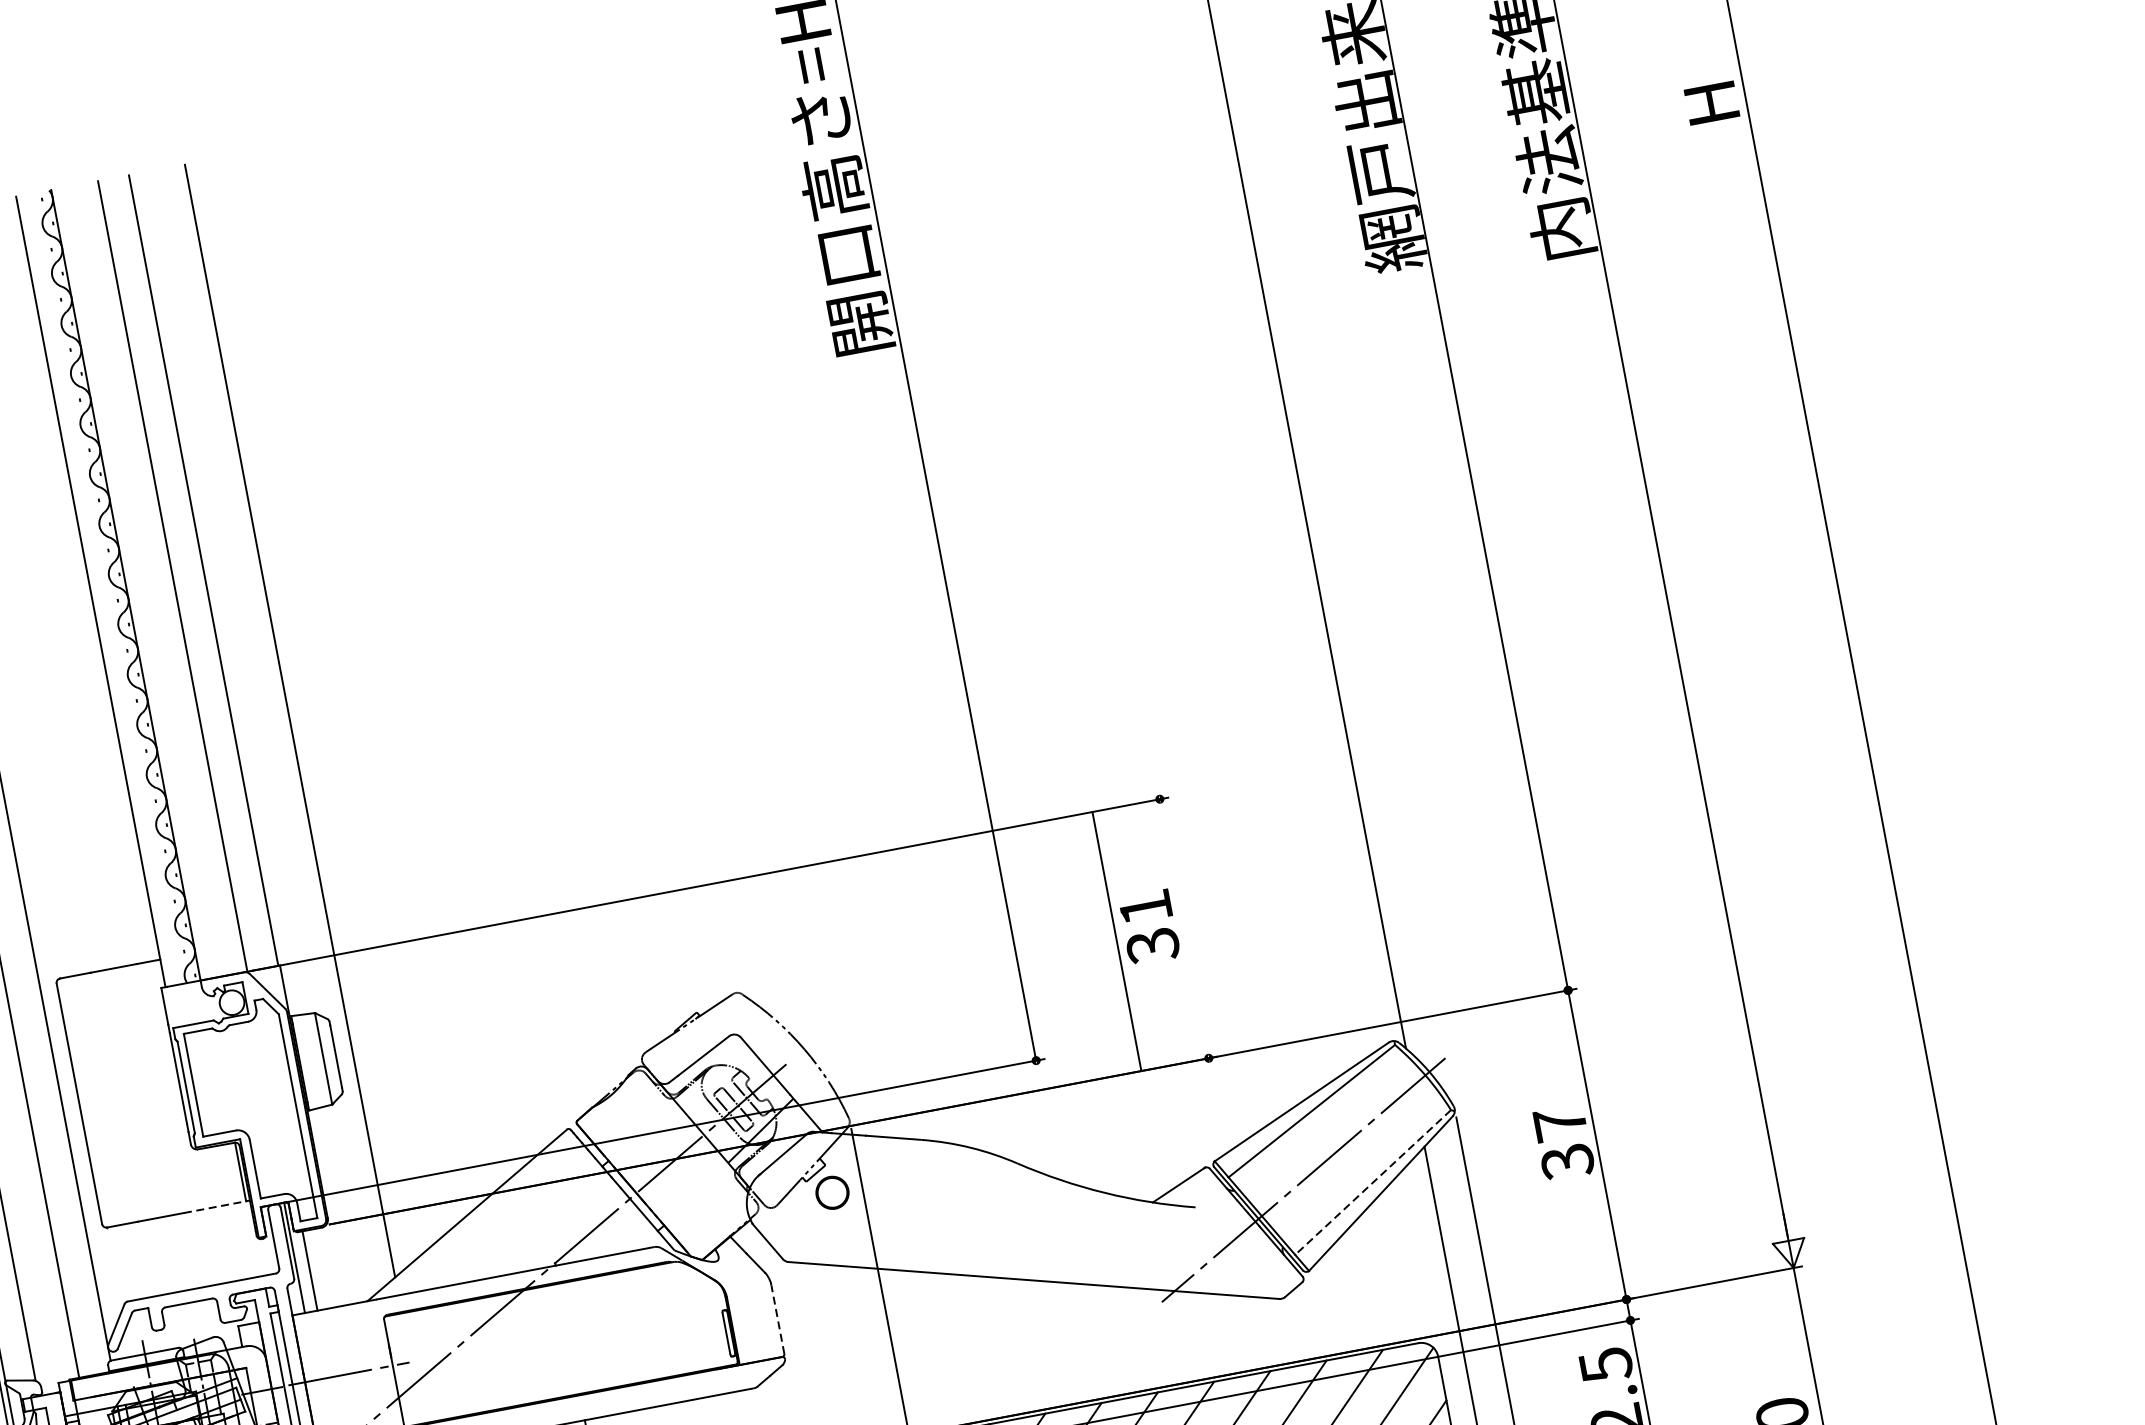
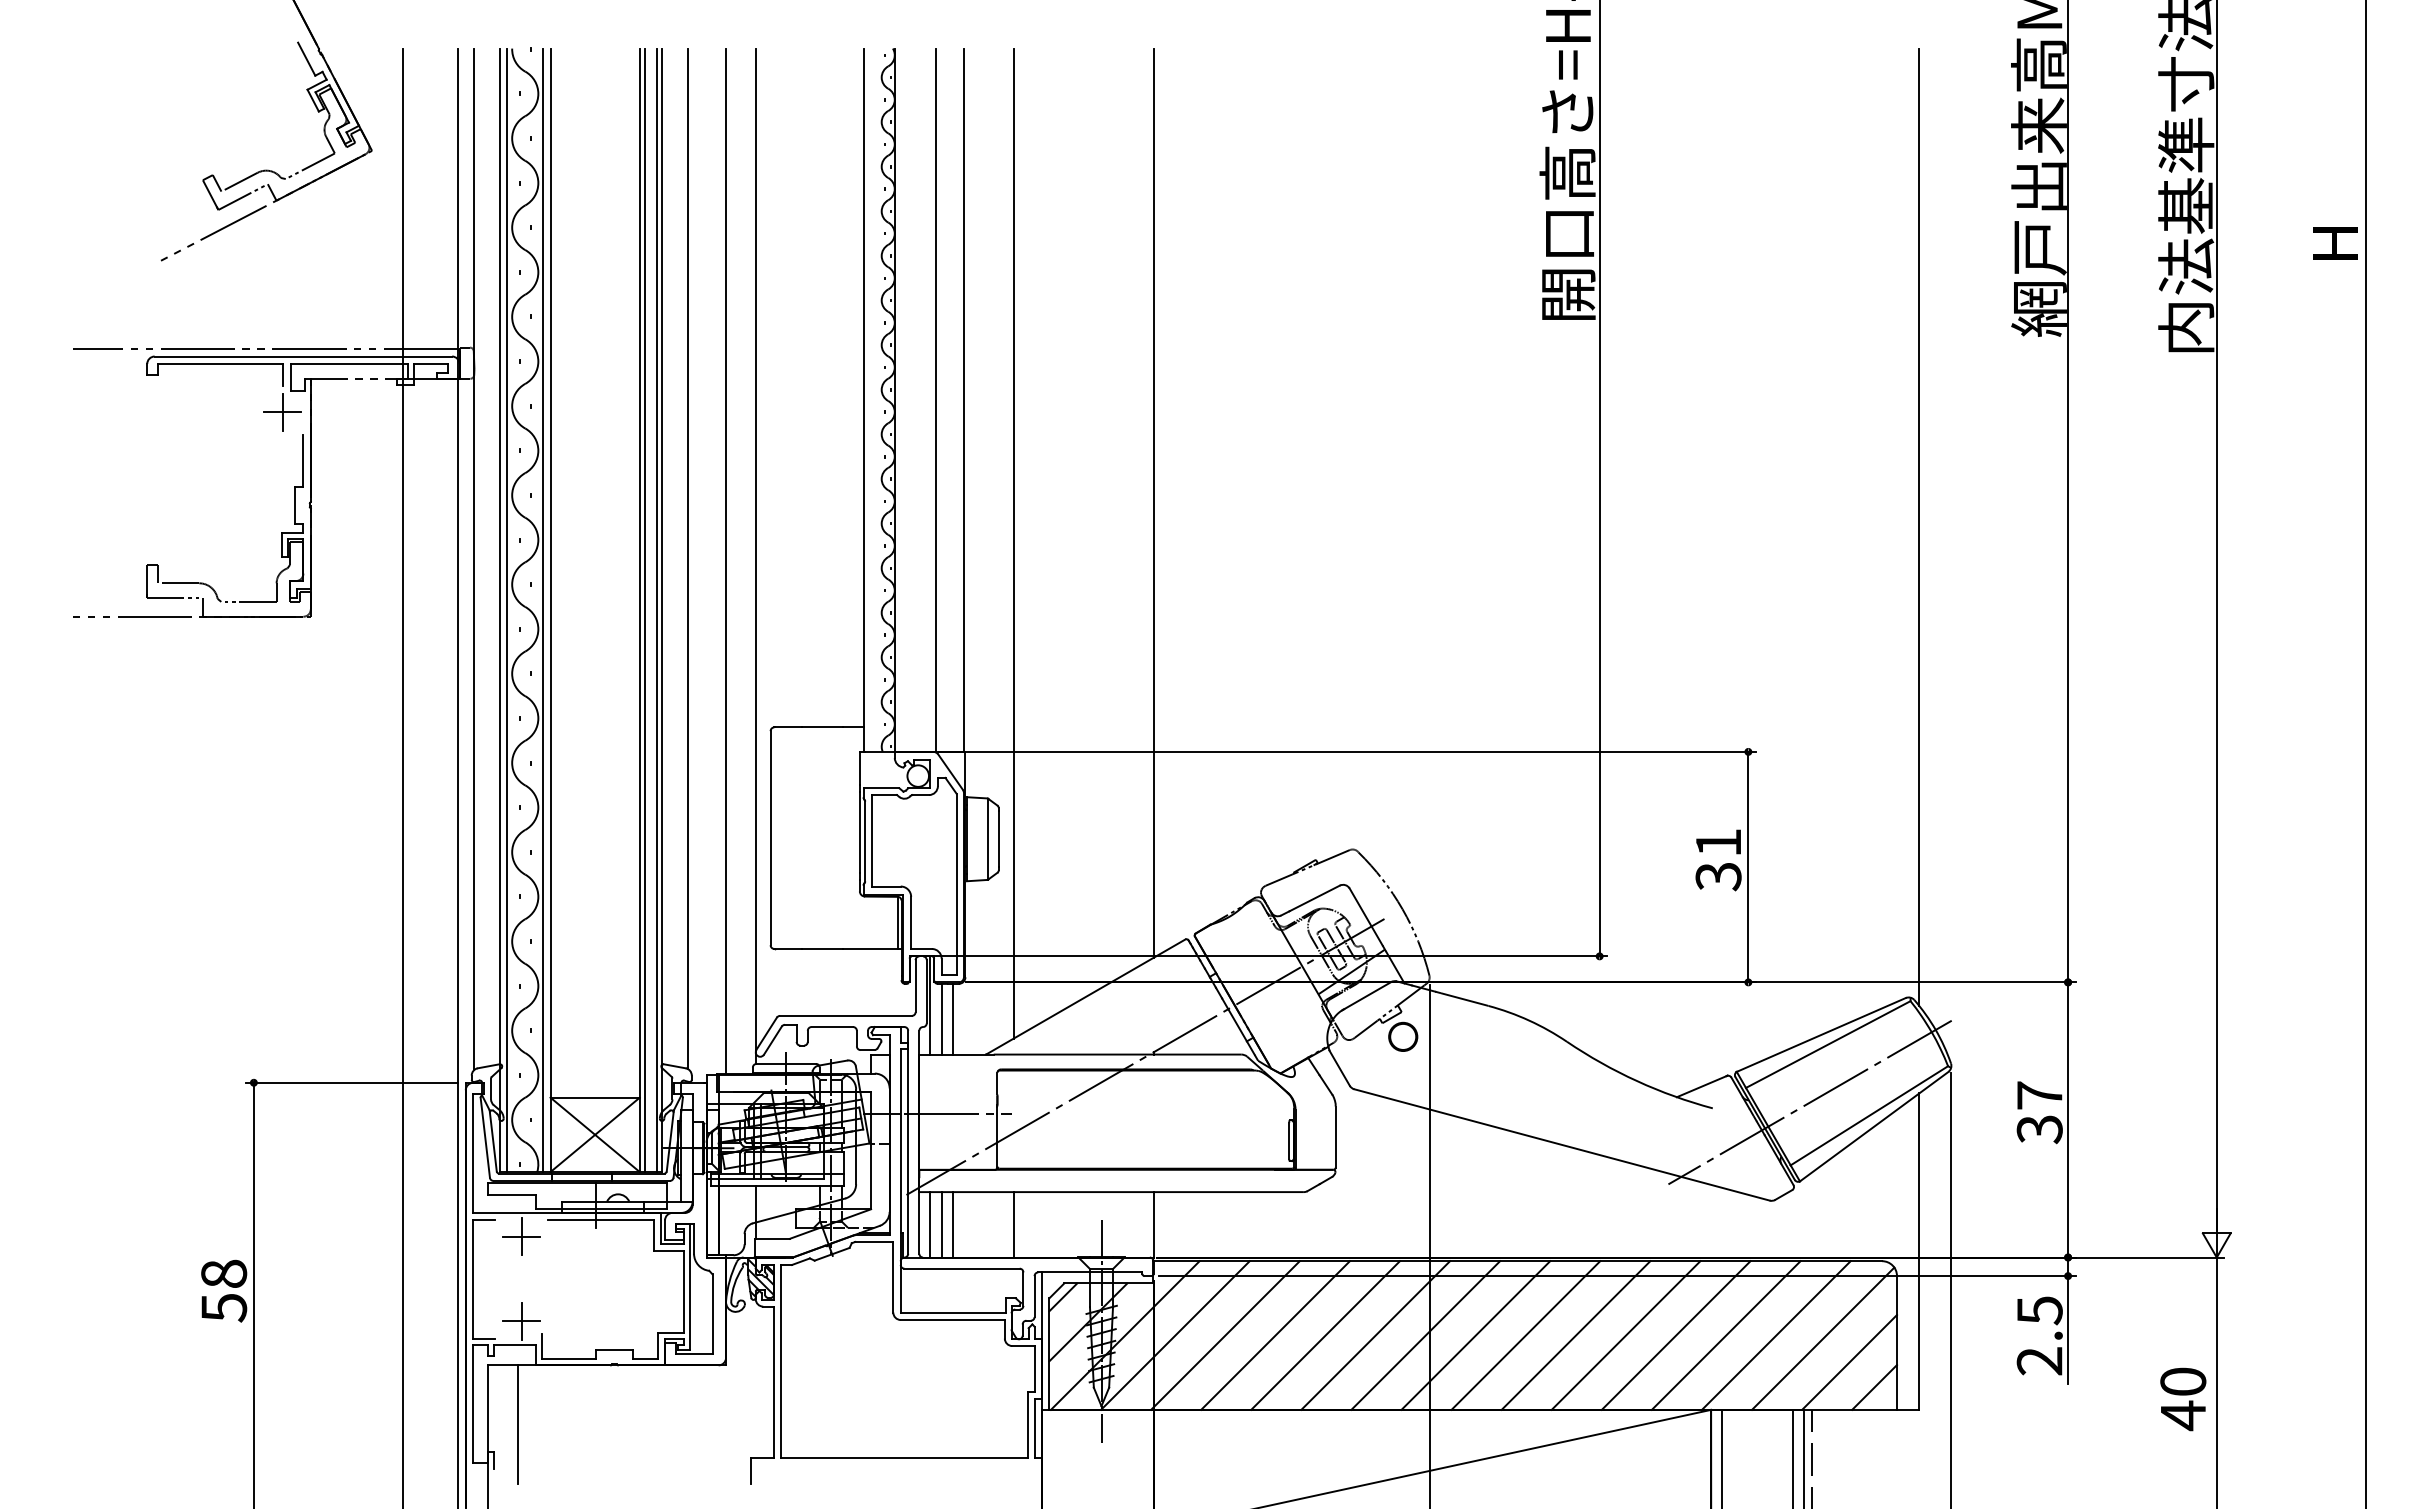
line: (438, 645) -> (1153, 502), added
line: (1116, 940) -> (1748, 866), moved
line: (1372, 1183) -> (1868, 1116), dashed -> solid
line: (217, 1206) -> (872, 948), dashed -> solid
line: (322, 1267) -> (952, 1018), added
line: (777, 1320) -> (1335, 1137), dashed -> solid

